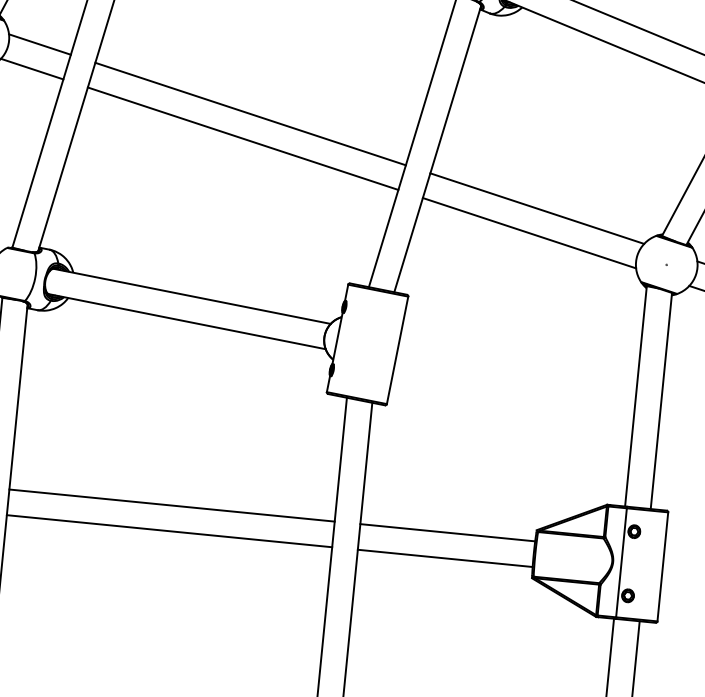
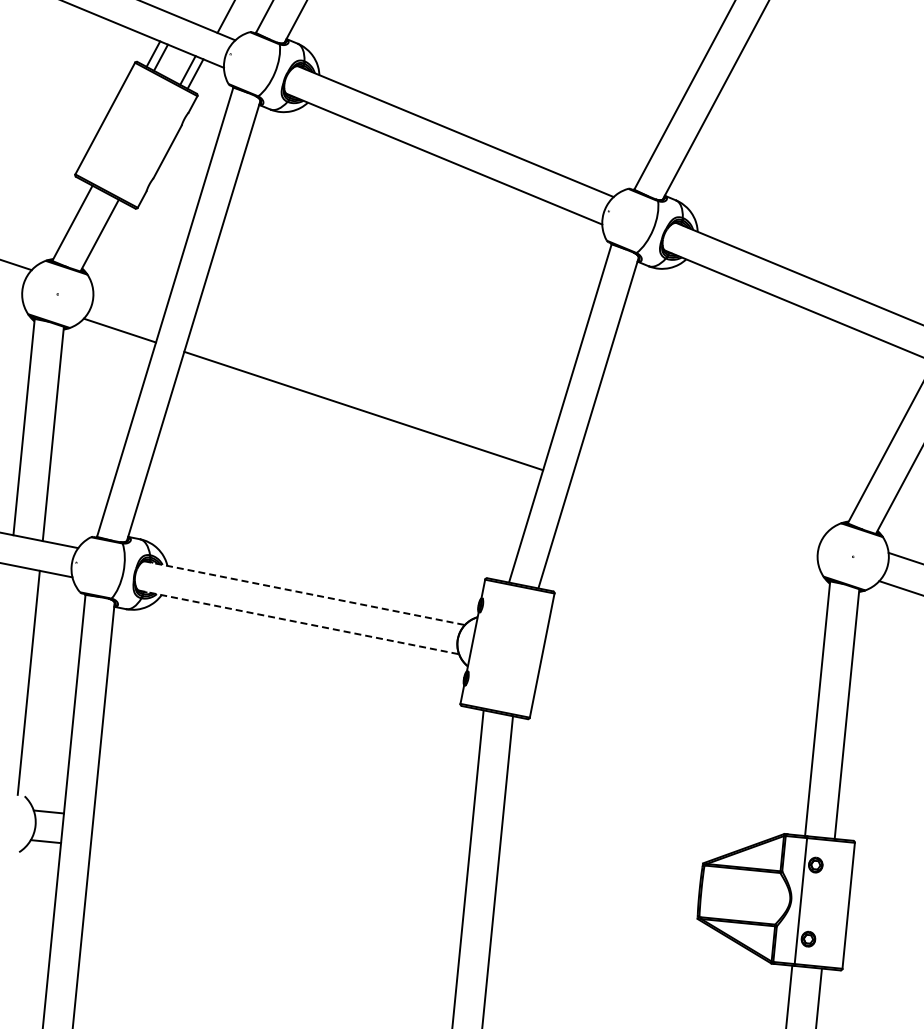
line: (39, 44) -> (128, 302), removed
line: (249, 114) -> (371, 382), removed
line: (537, 208) -> (703, 491), removed
line: (529, 232) -> (694, 519), removed
line: (192, 296) -> (305, 593), solid -> dashed
line: (187, 321) -> (299, 622), solid -> dashed
line: (171, 505) -> (281, 834), removed
line: (169, 531) -> (278, 864), removed
line: (448, 532) -> (600, 866), removed
line: (445, 557) -> (597, 895), removed

